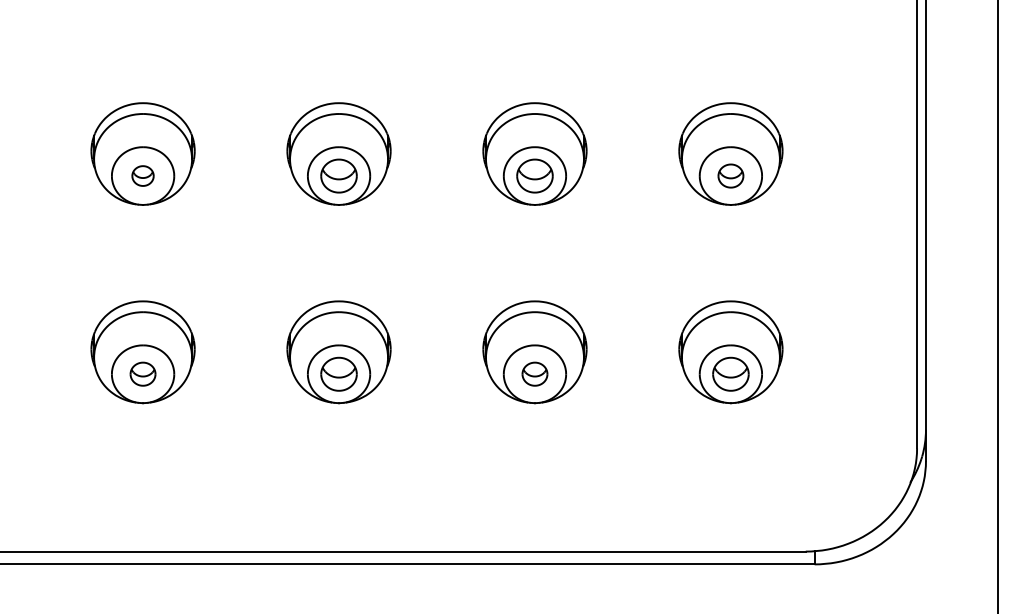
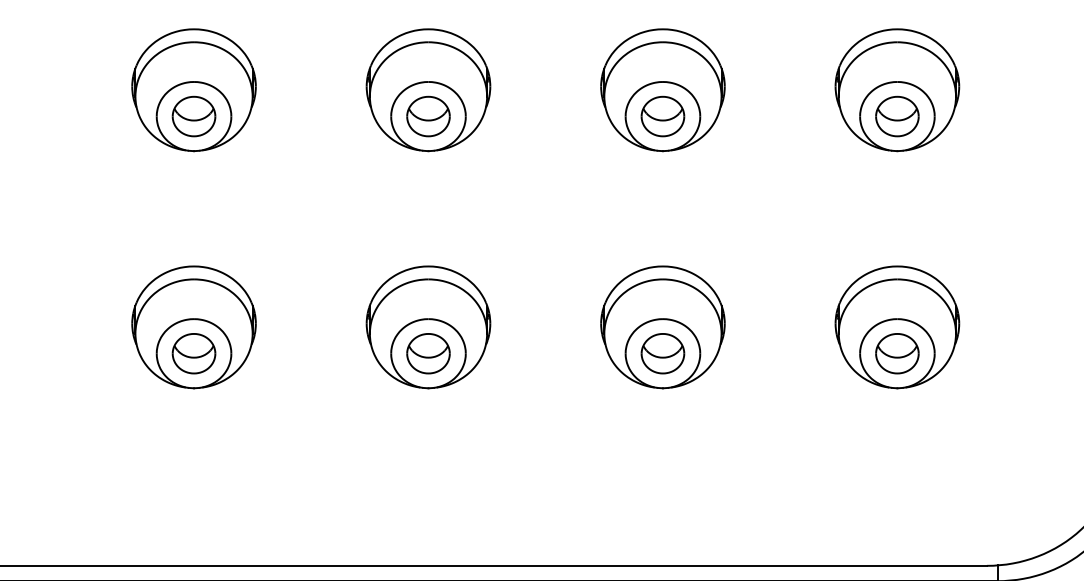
part: (142, 175) -> (193, 115), size x1.67
part: (730, 175) -> (896, 115), size x1.43
part: (142, 373) -> (193, 352), size x1.43
part: (534, 373) -> (662, 352), size x1.43

